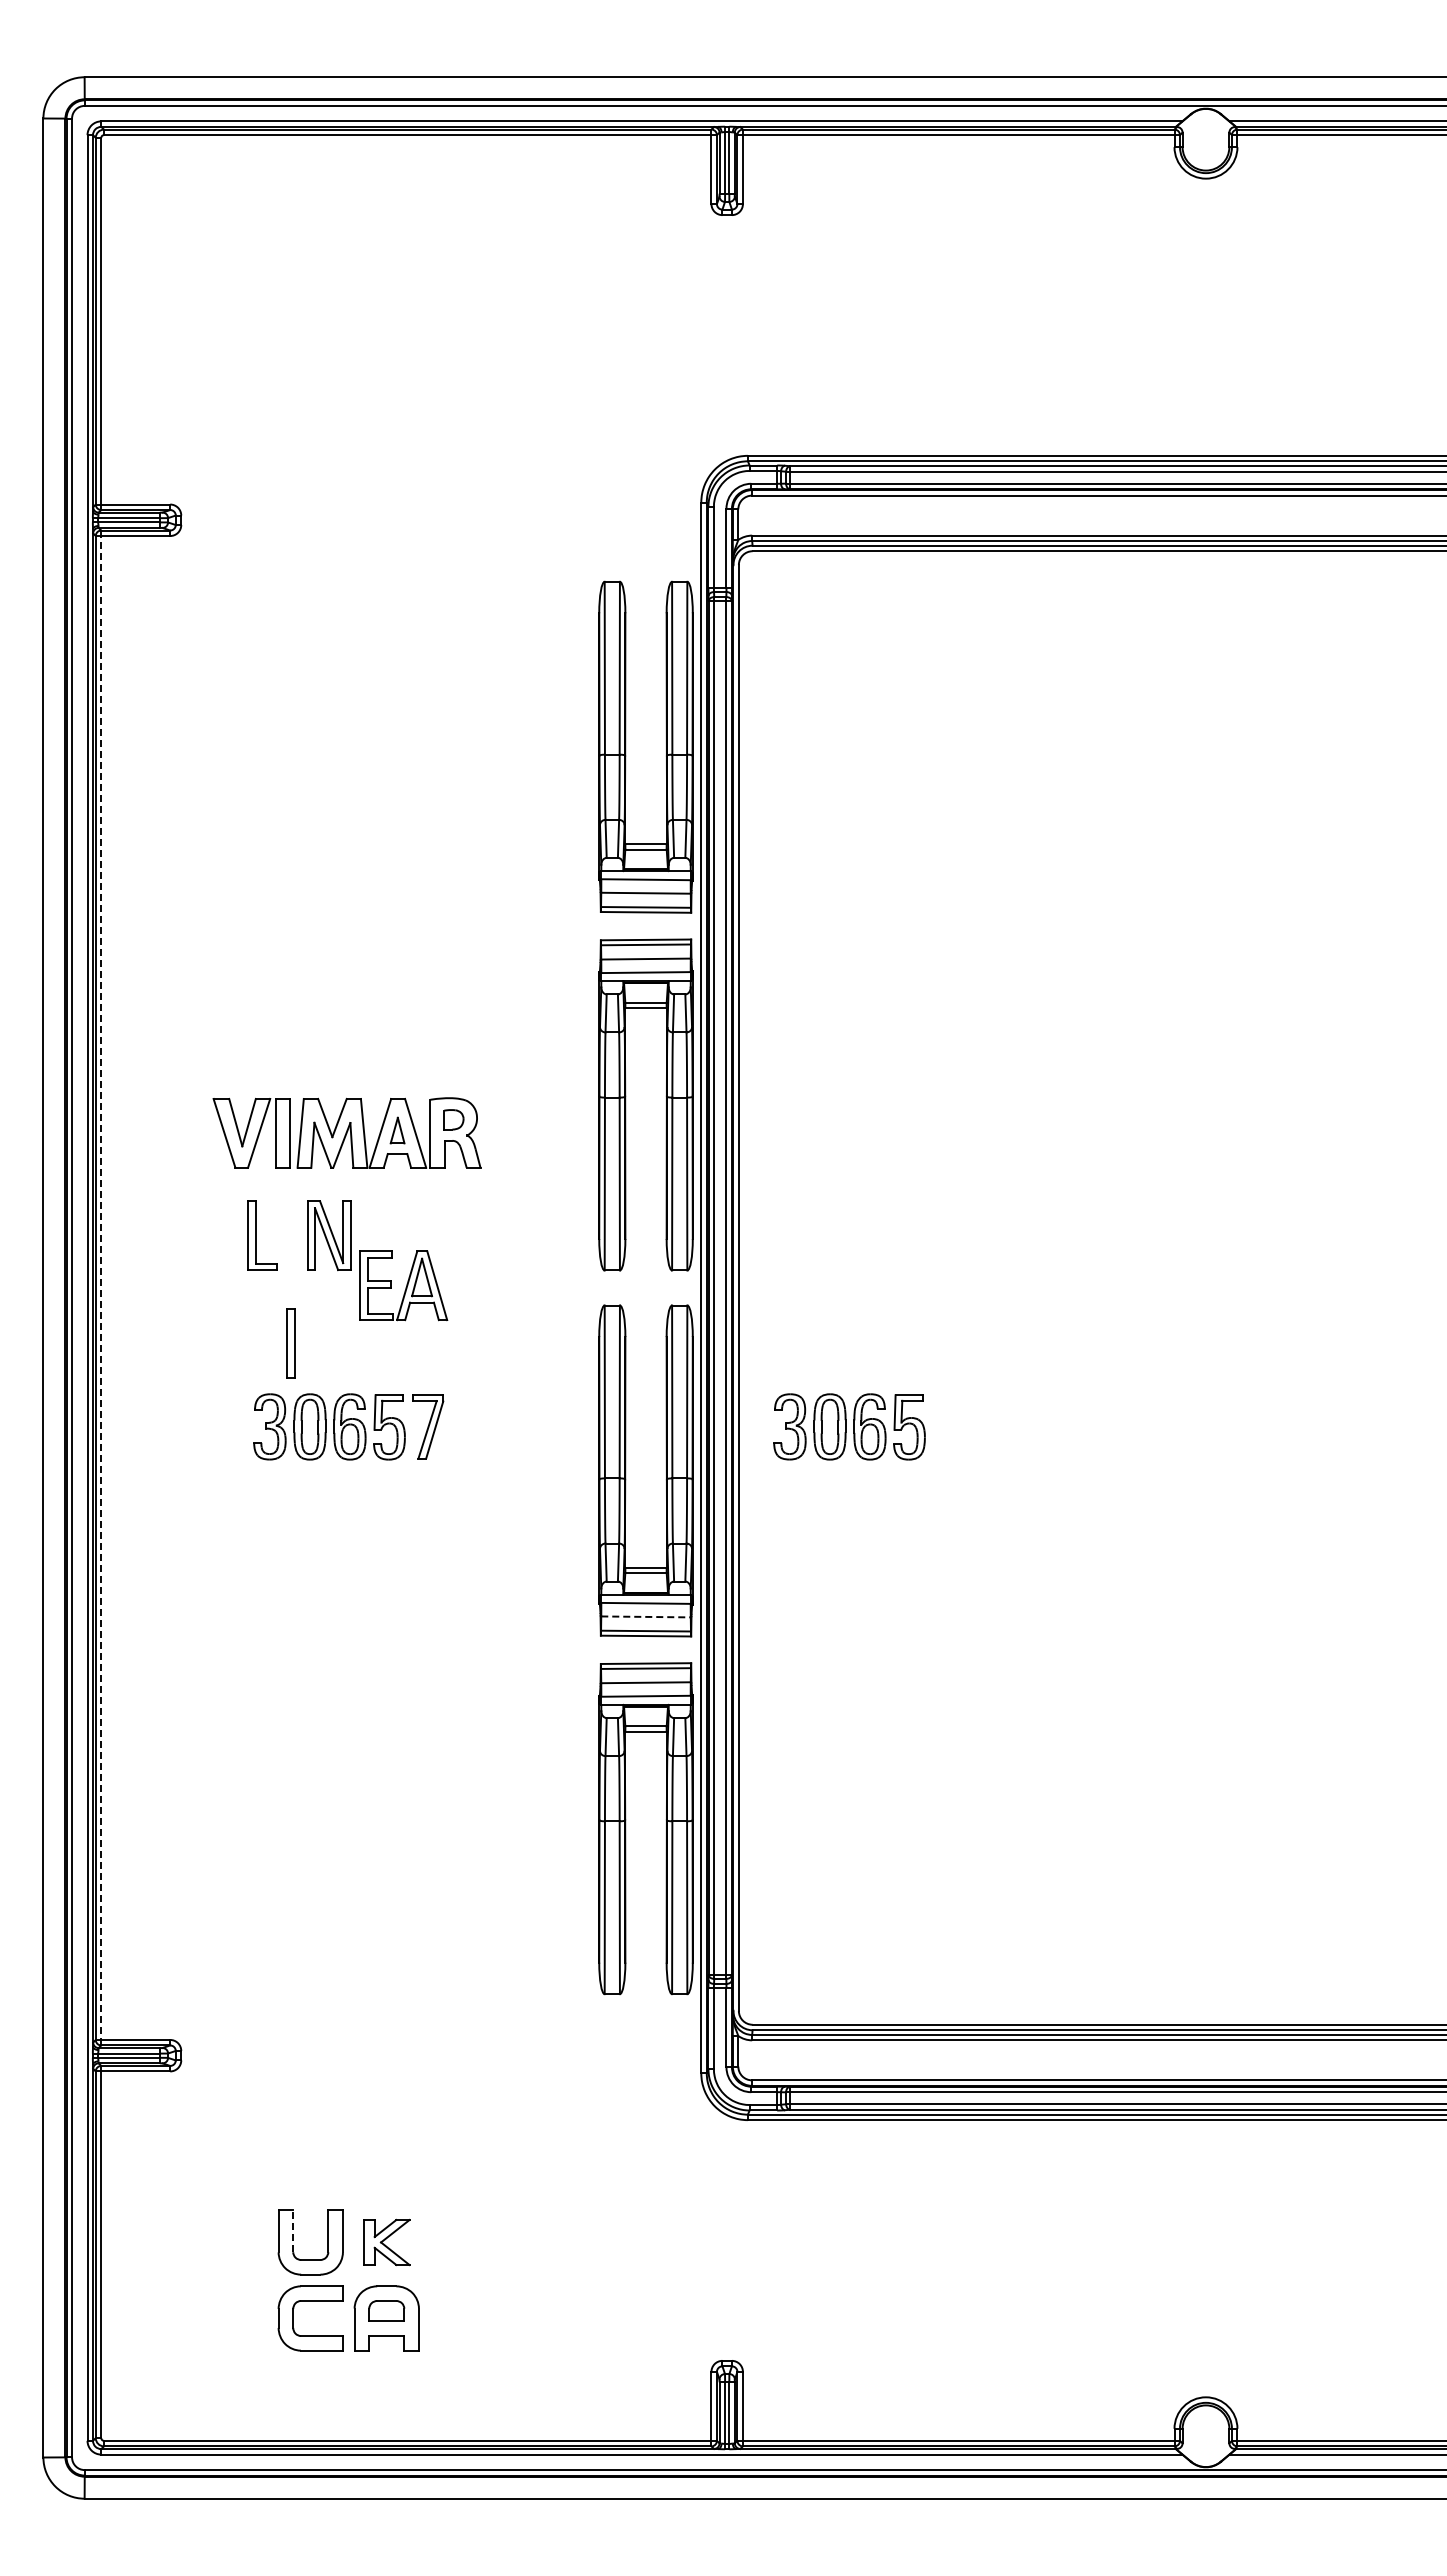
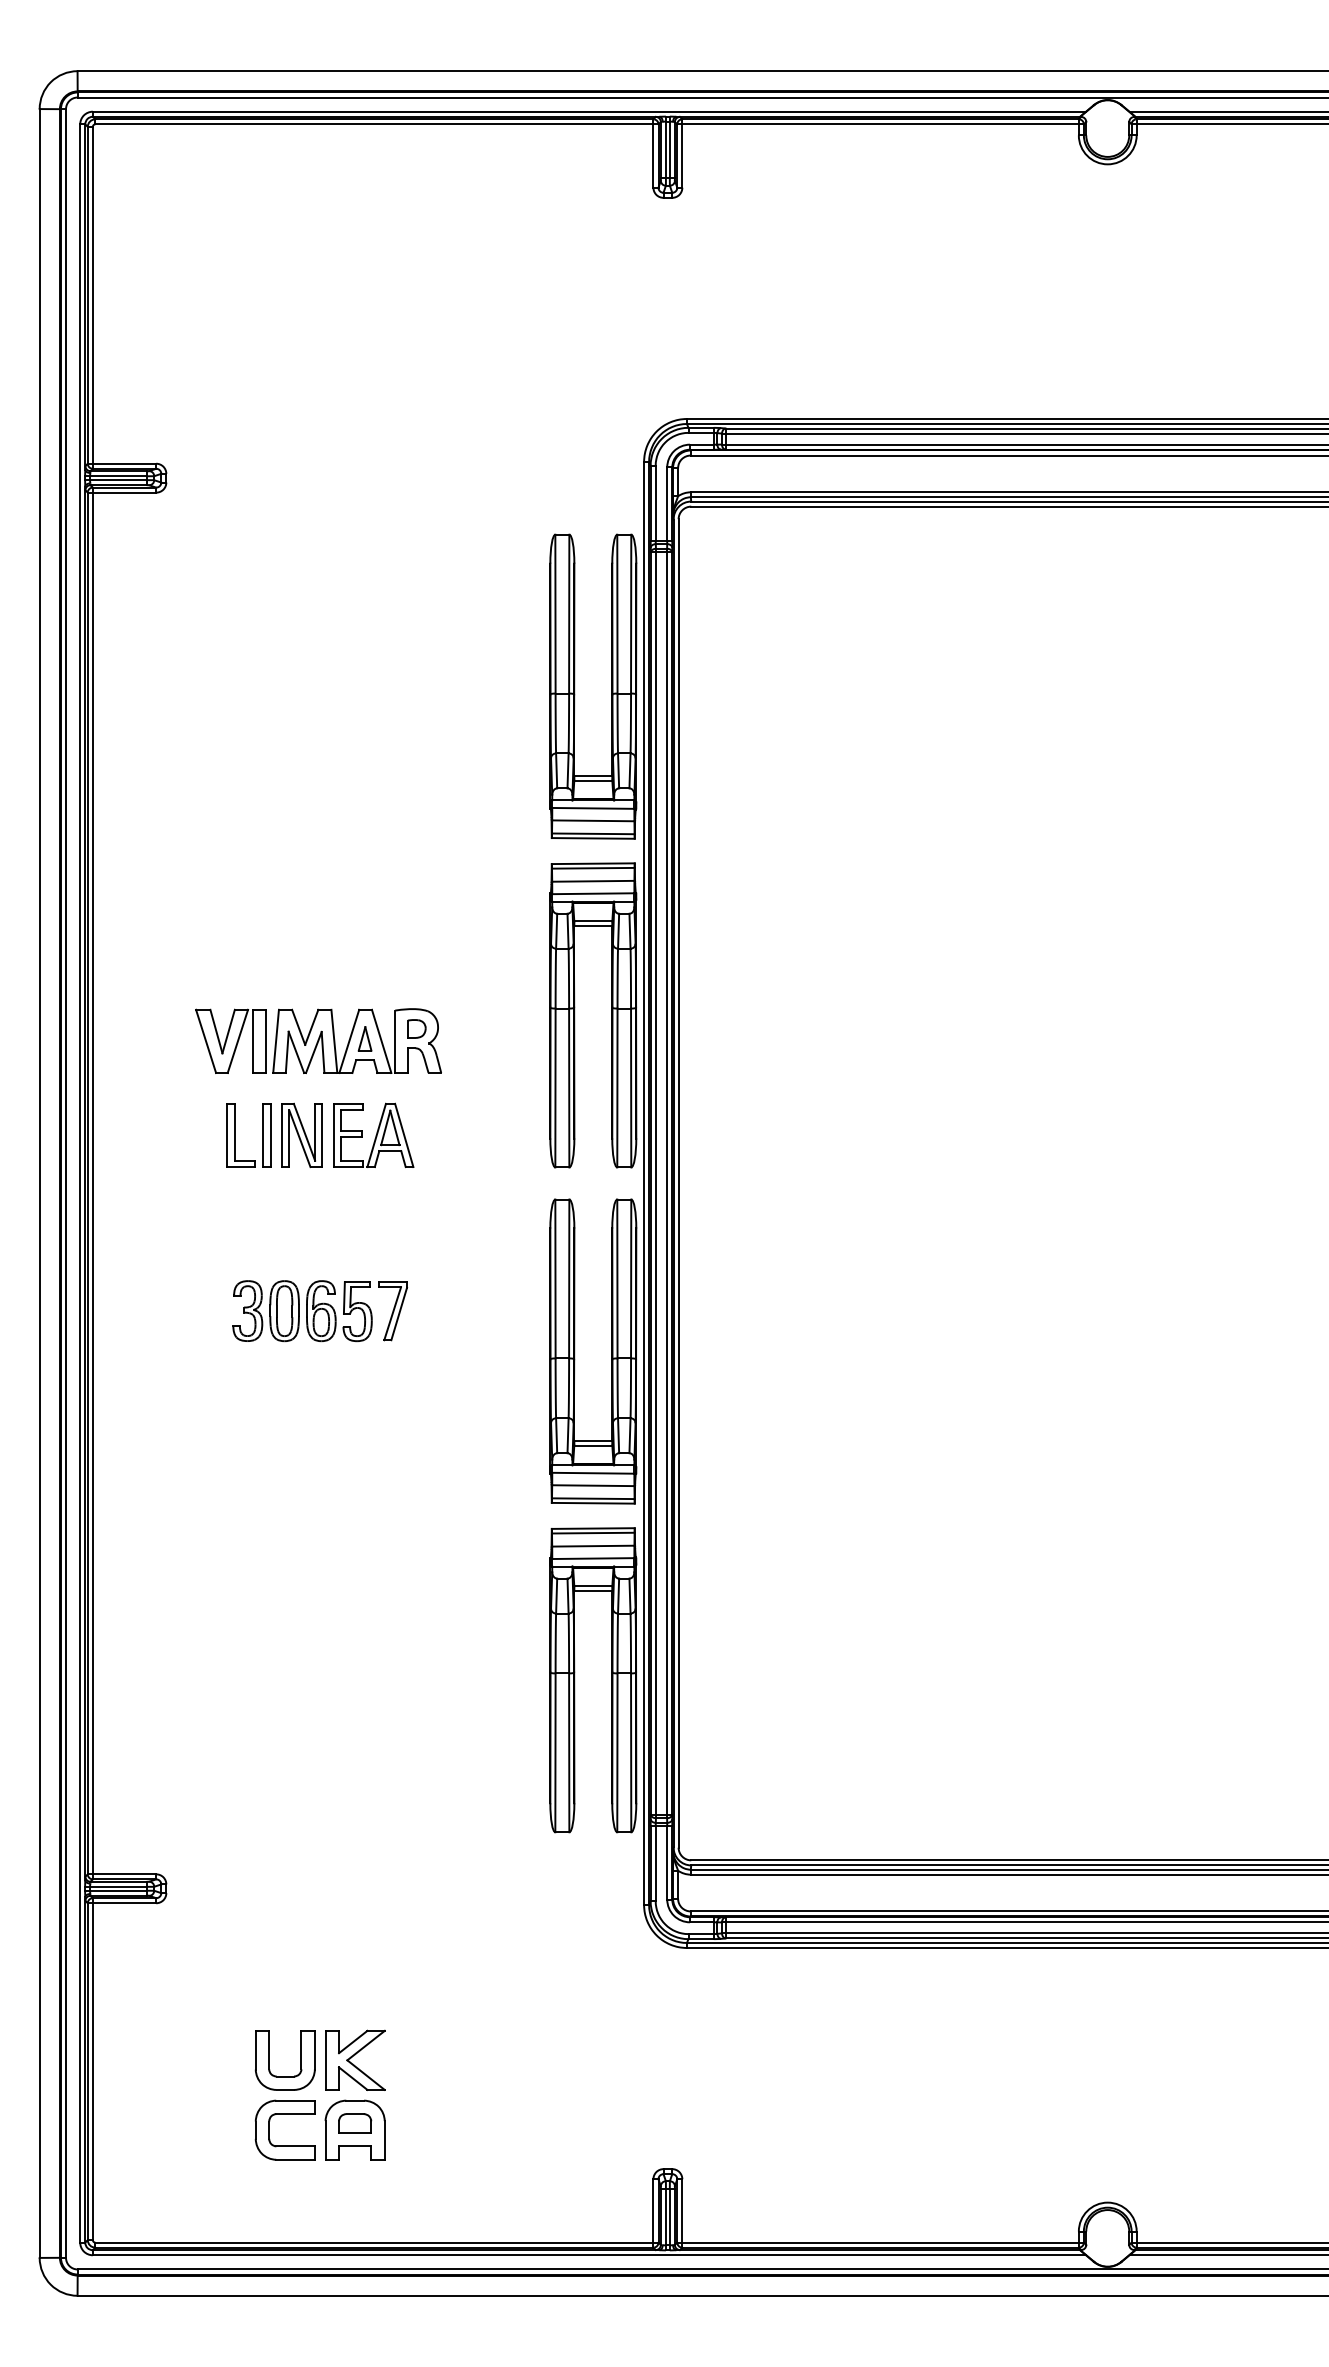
part: (403, 1285) -> (373, 1135), moved
line: (101, 1287) -> (93, 1183), dashed -> solid
part: (290, 1343) -> (266, 1135), moved
part: (849, 1426) -> (780, 1310), removed
line: (646, 1616) -> (593, 1485), dashed -> solid
line: (293, 2231) -> (269, 2050), dashed -> solid
part: (387, 2242) -> (355, 2060), size x1.43

